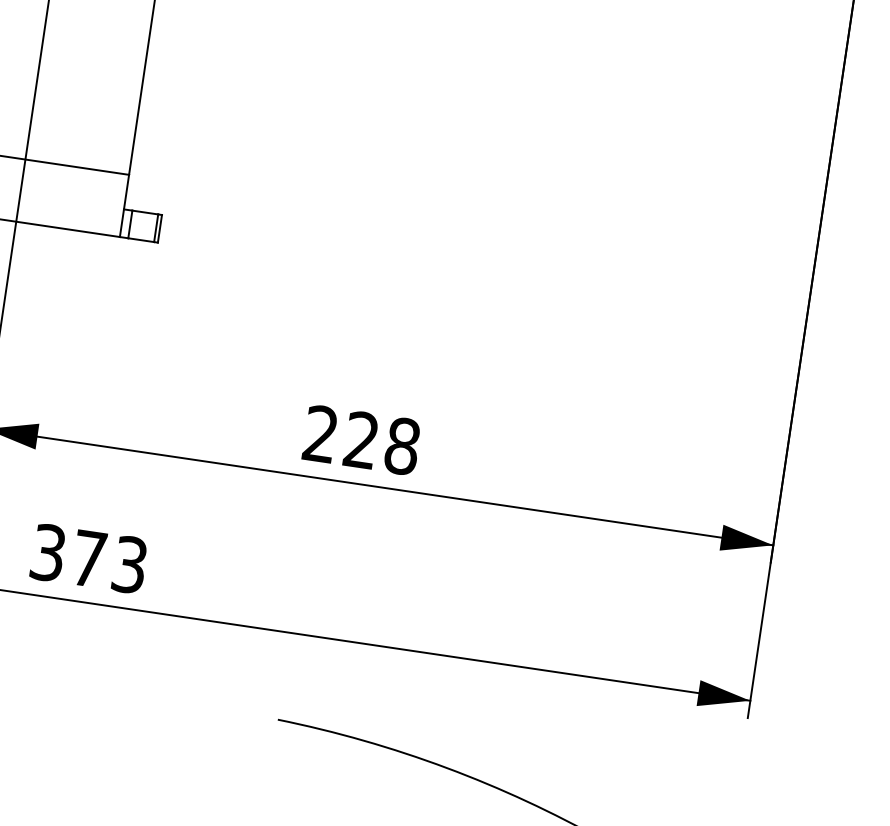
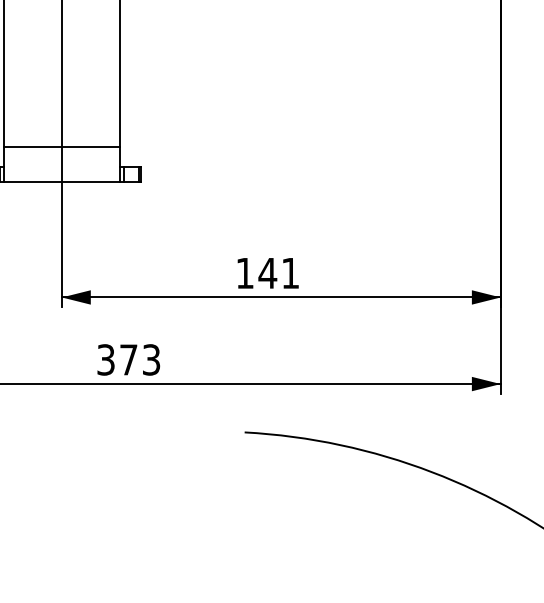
text: (360, 440) -> (267, 273), 228 -> 141

